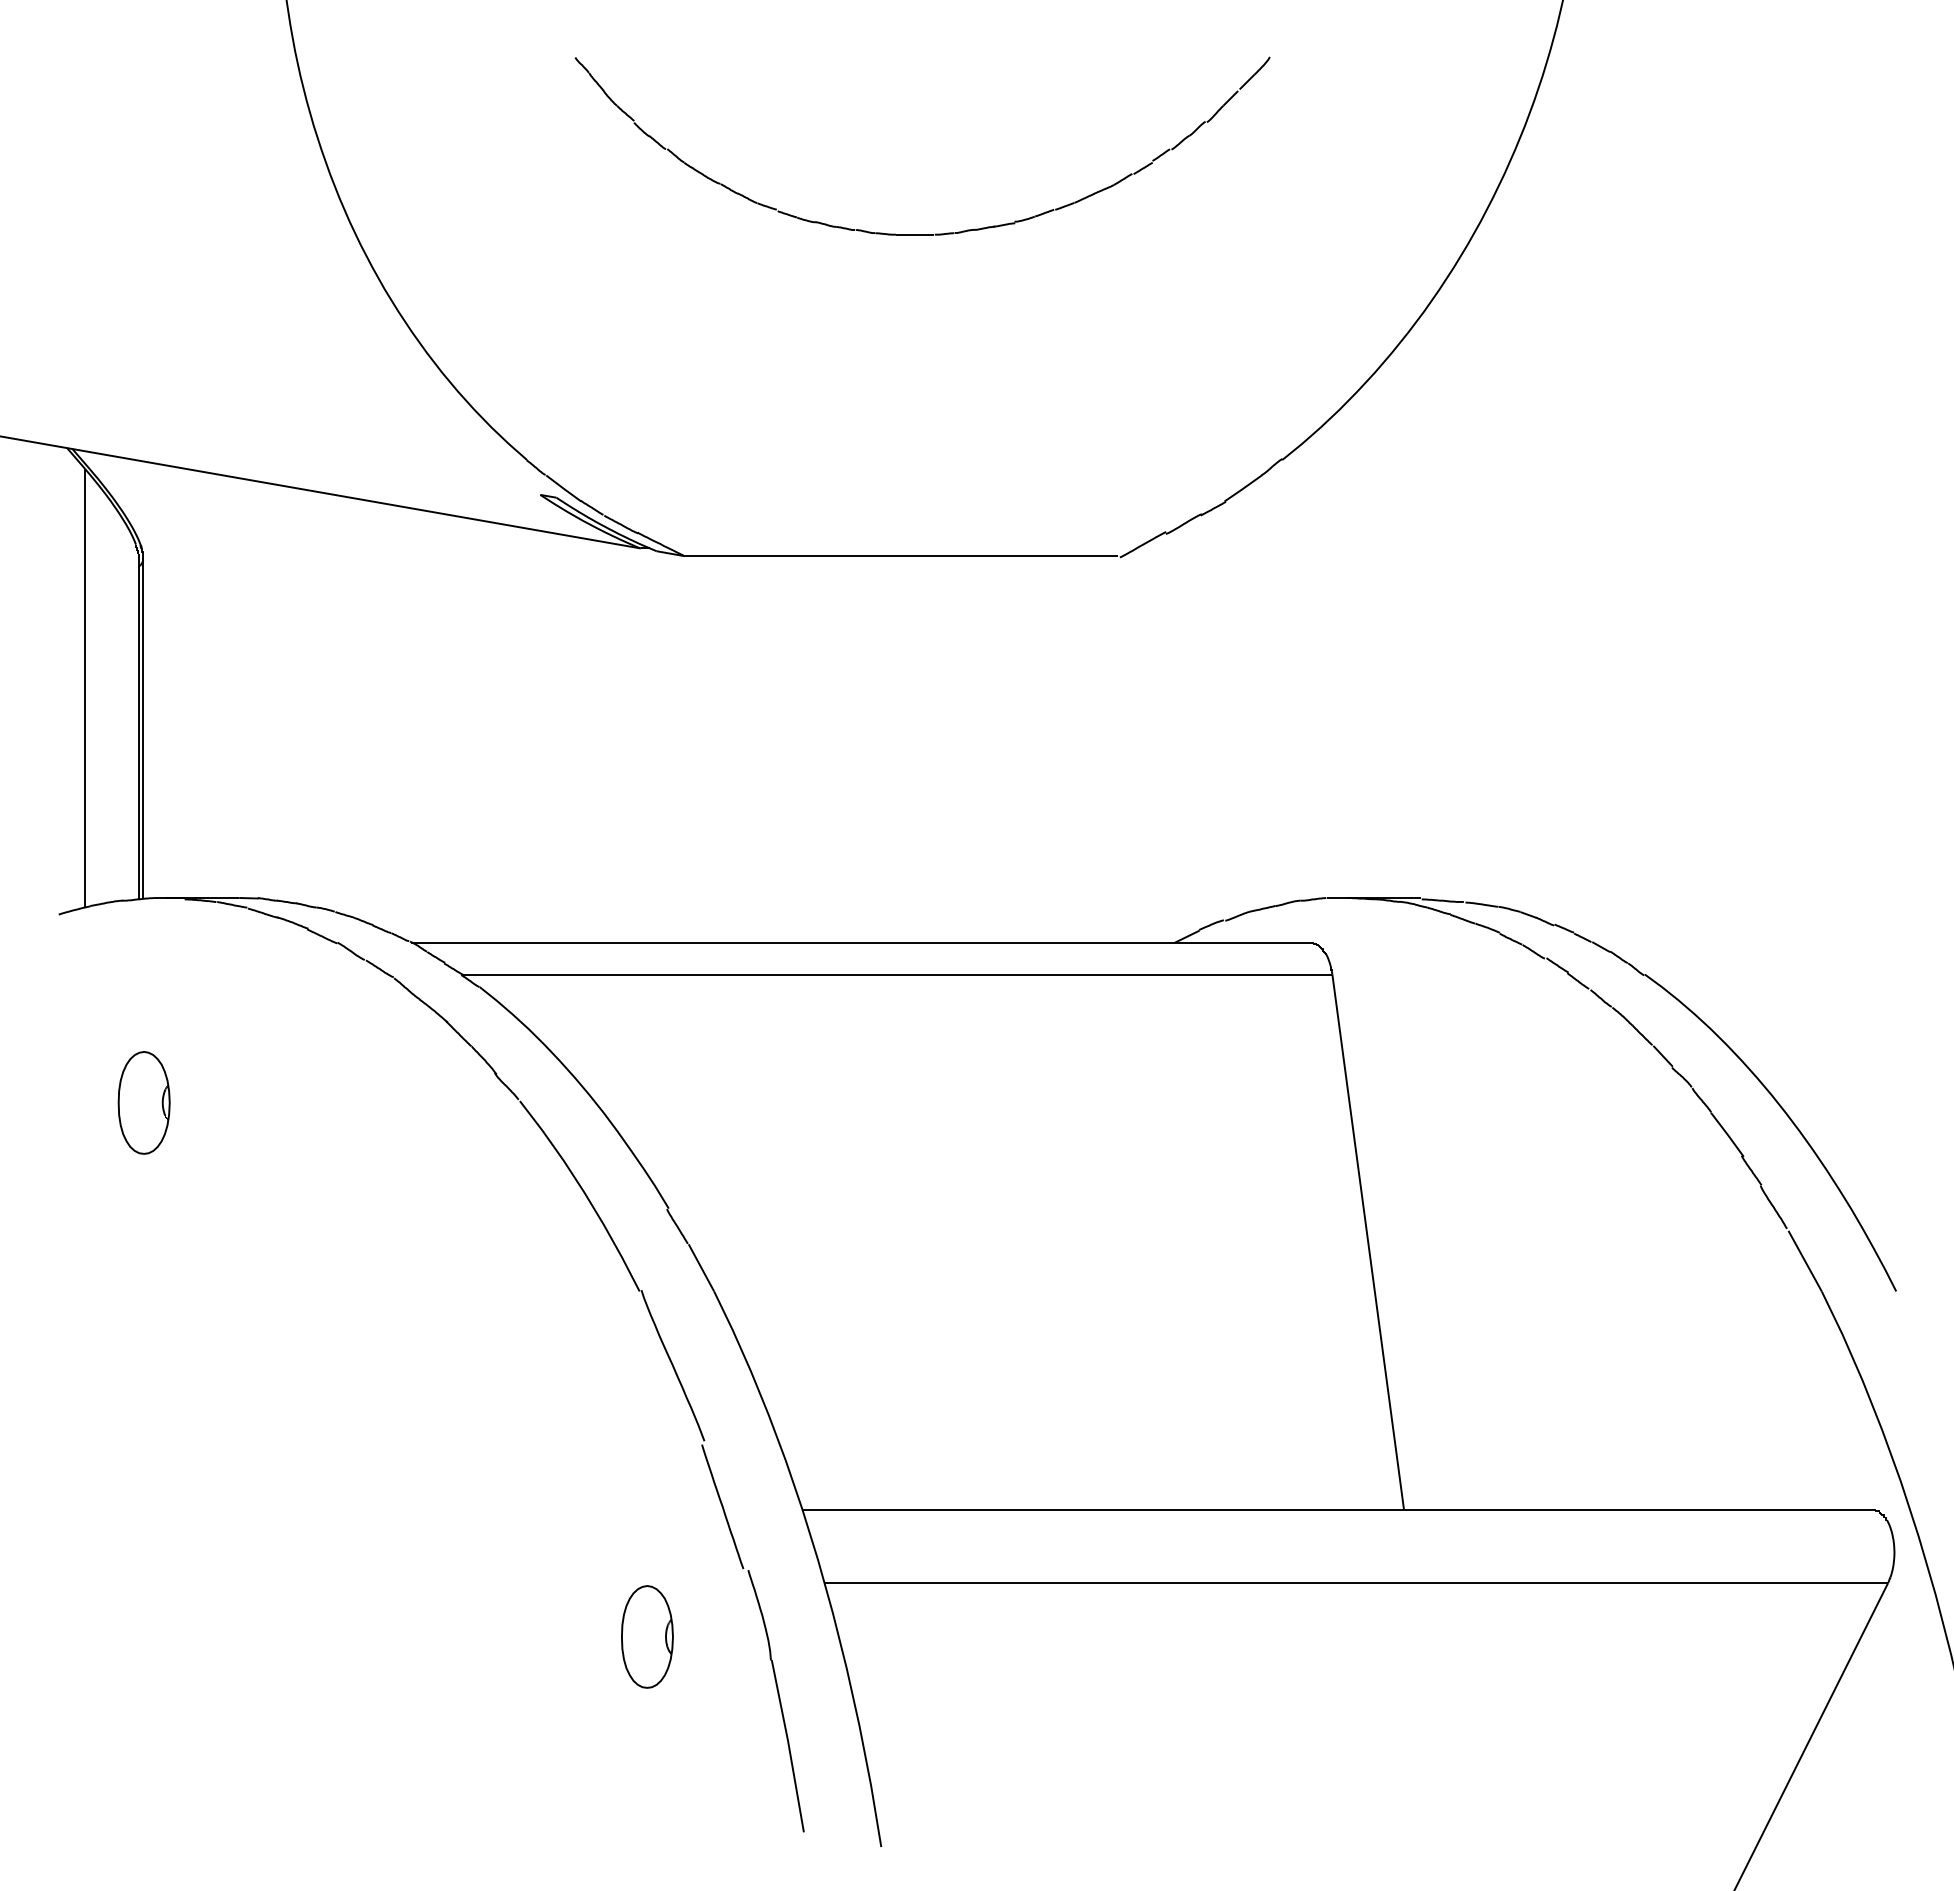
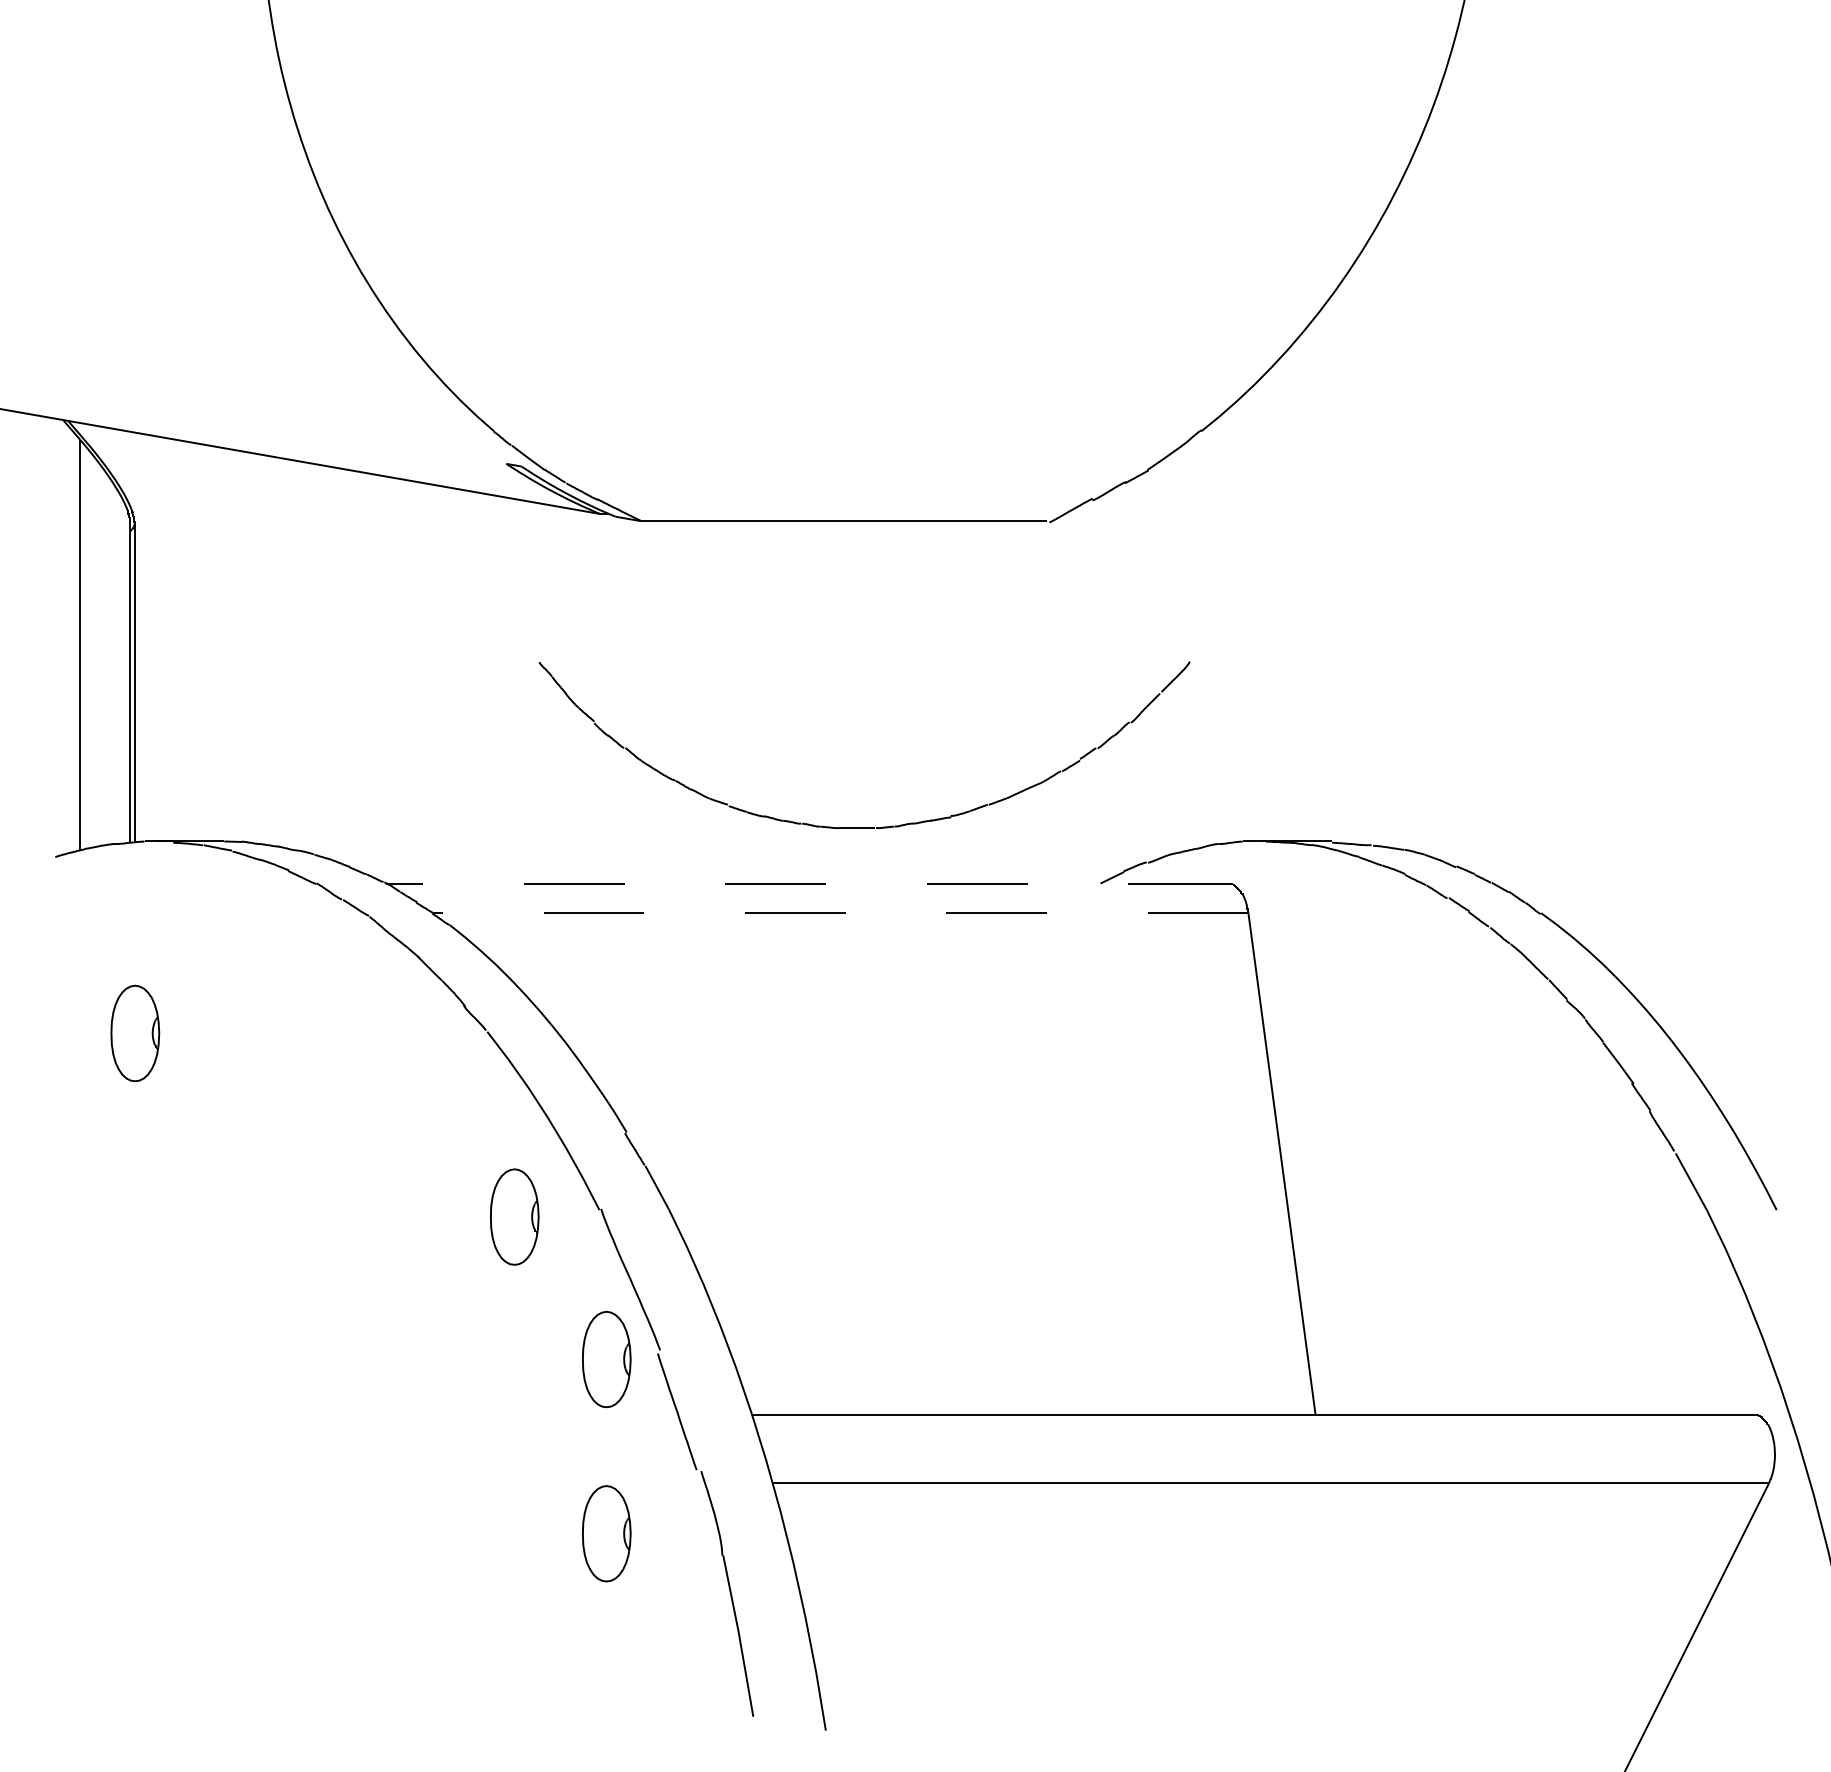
part: (935, 233) -> (876, 826), moved
line: (861, 942) -> (807, 883), solid -> dashed
line: (897, 974) -> (841, 913), solid -> dashed
part: (548, 1298) -> (514, 1216), added
part: (647, 1450) -> (606, 1359), added

